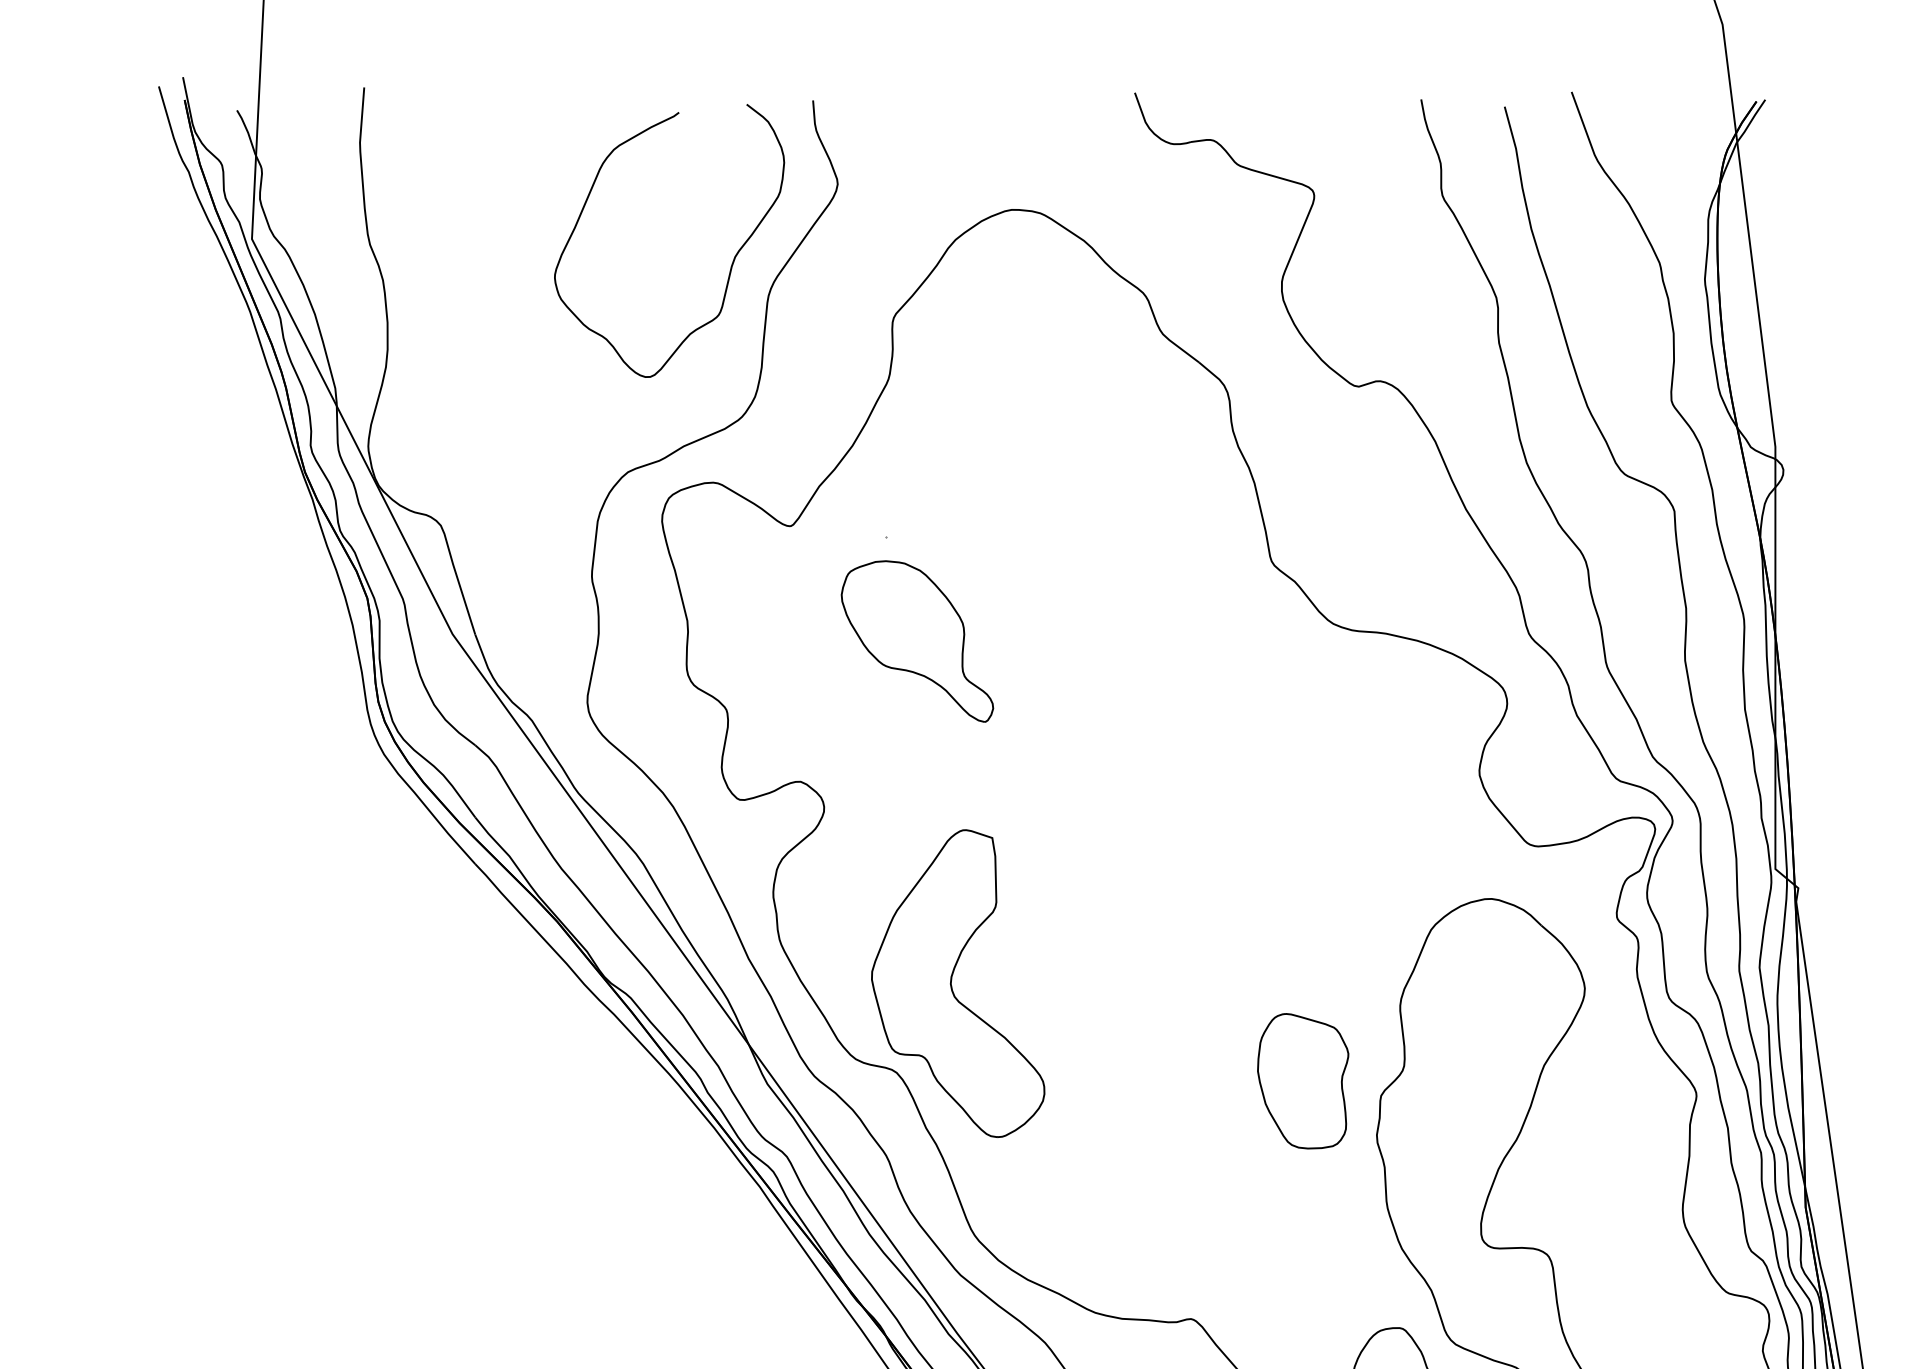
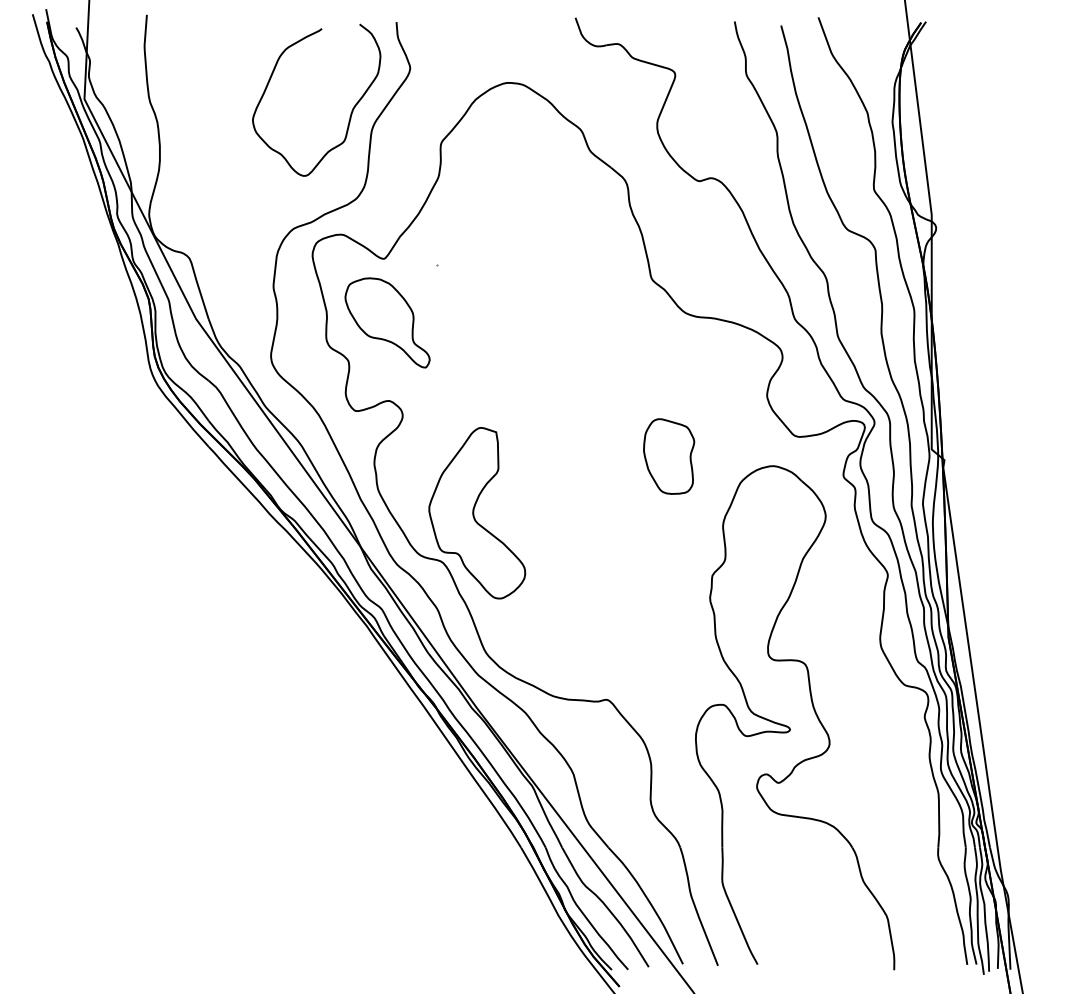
part: (917, 640) -> (387, 322), moved
part: (1303, 1081) -> (669, 456), moved

